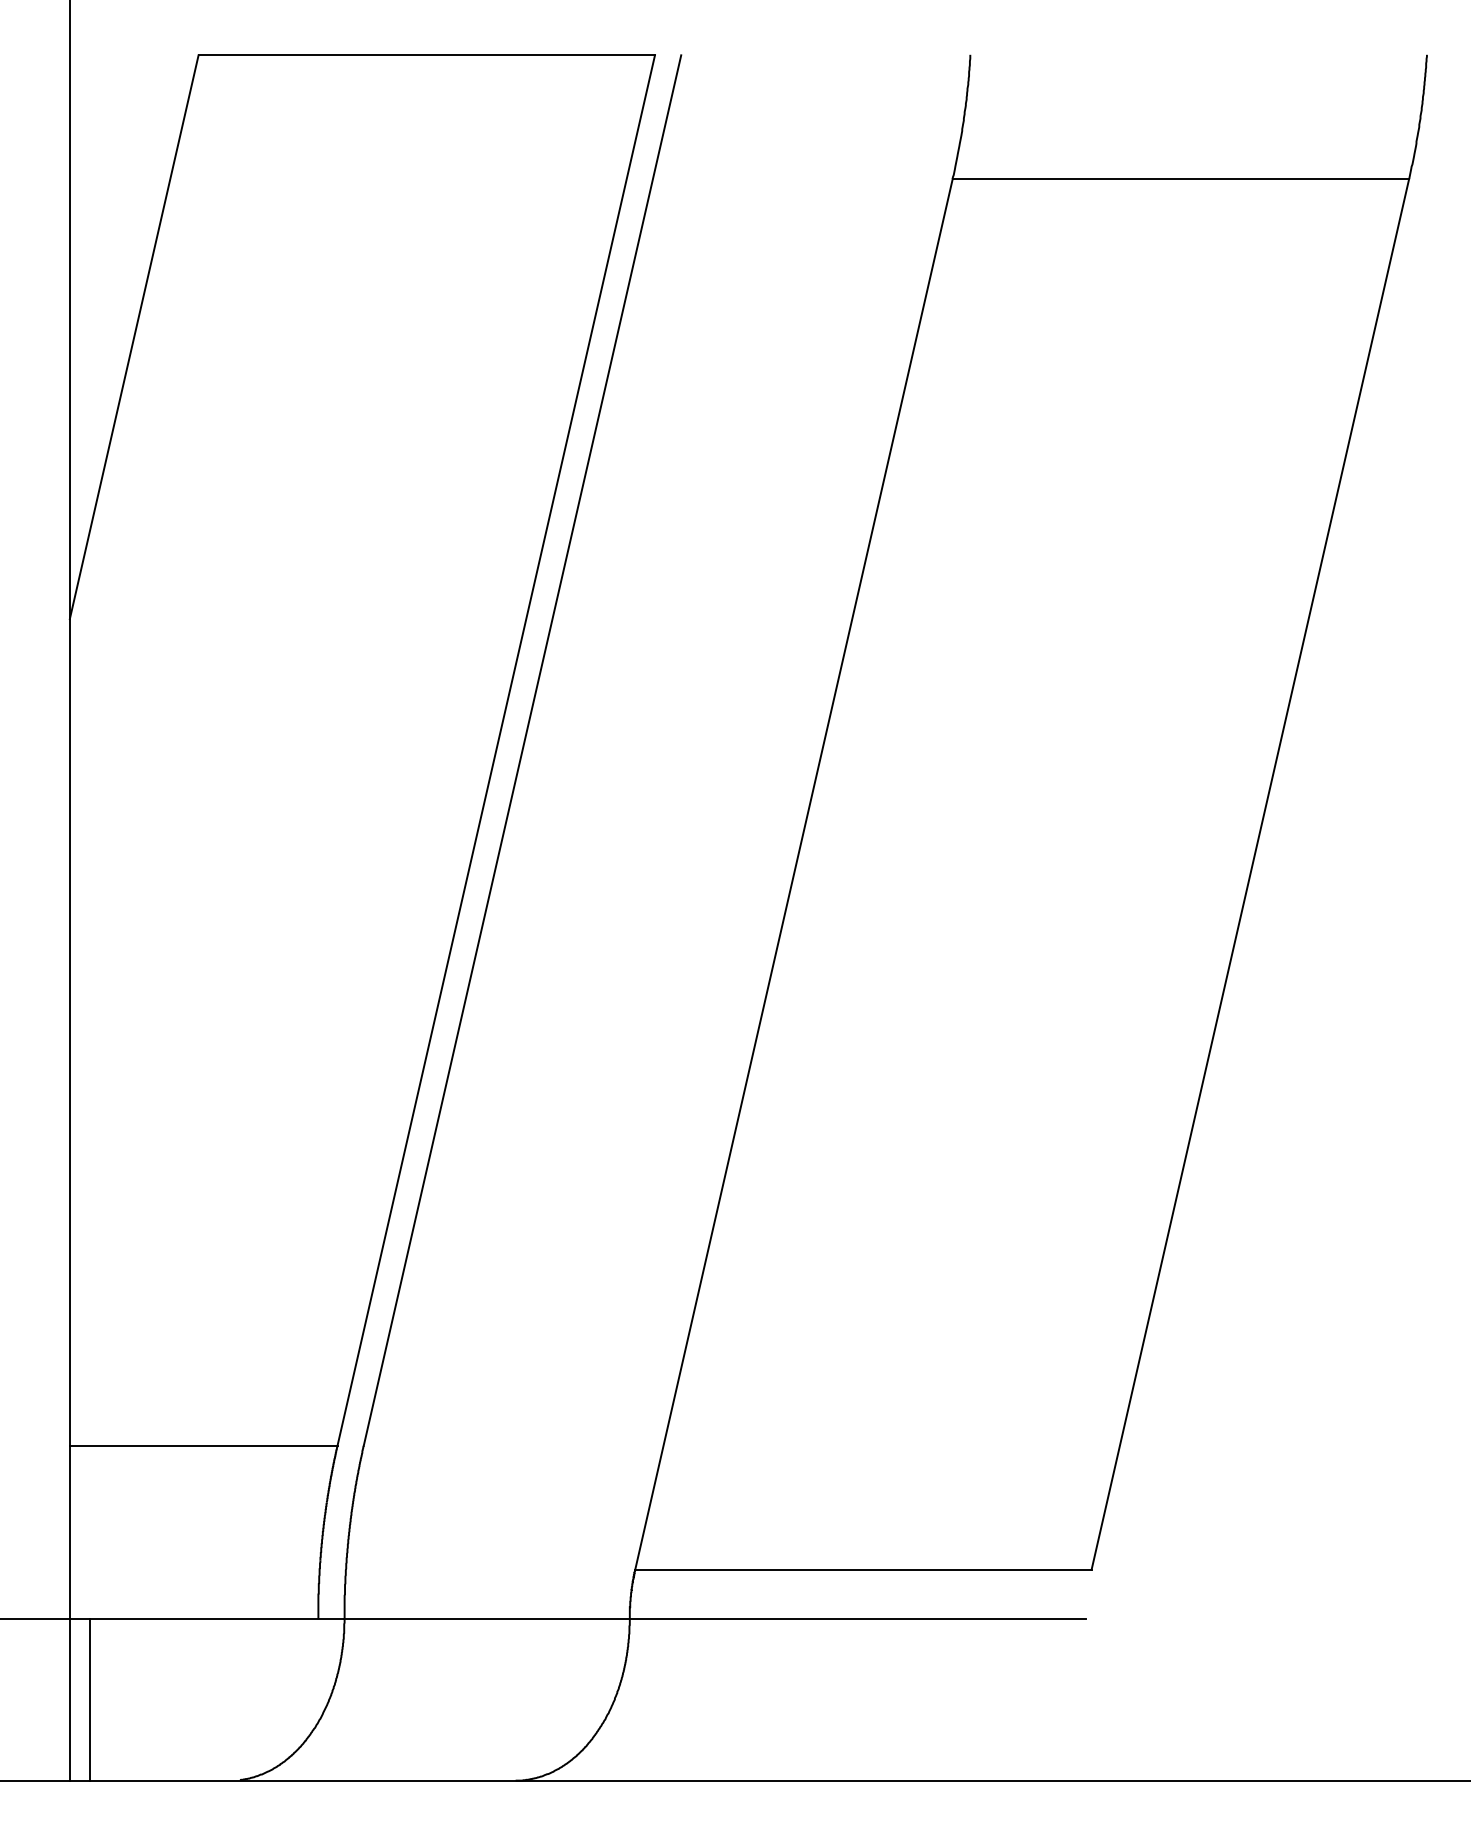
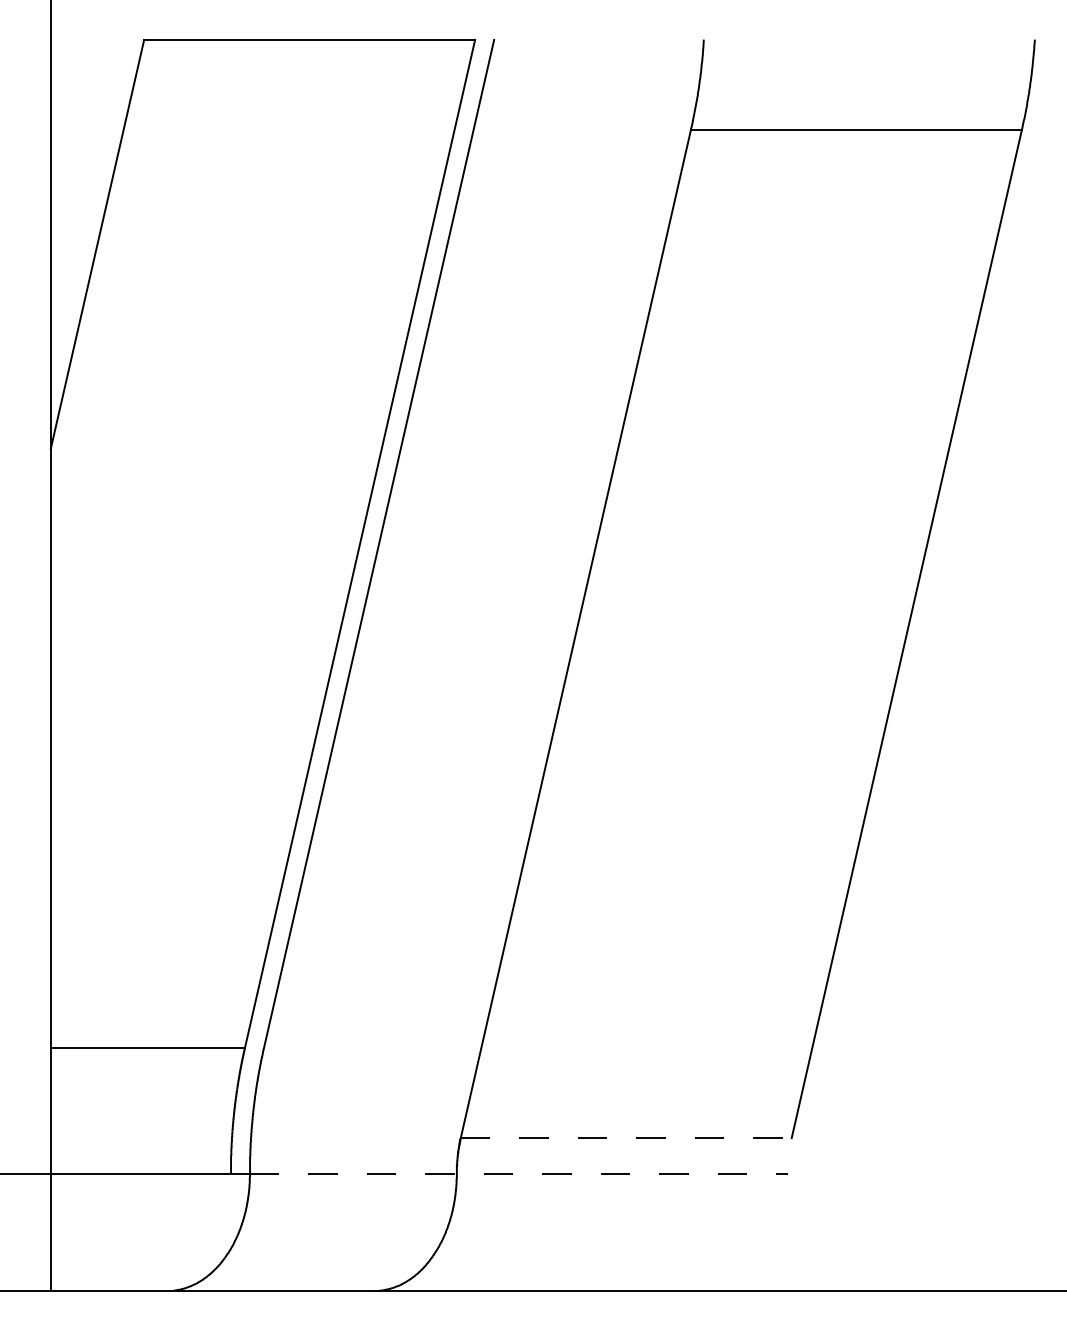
line: (863, 1570) -> (626, 1138), solid -> dashed
line: (714, 1619) -> (518, 1174), solid -> dashed
line: (90, 1699) -> (65, 1232), removed

